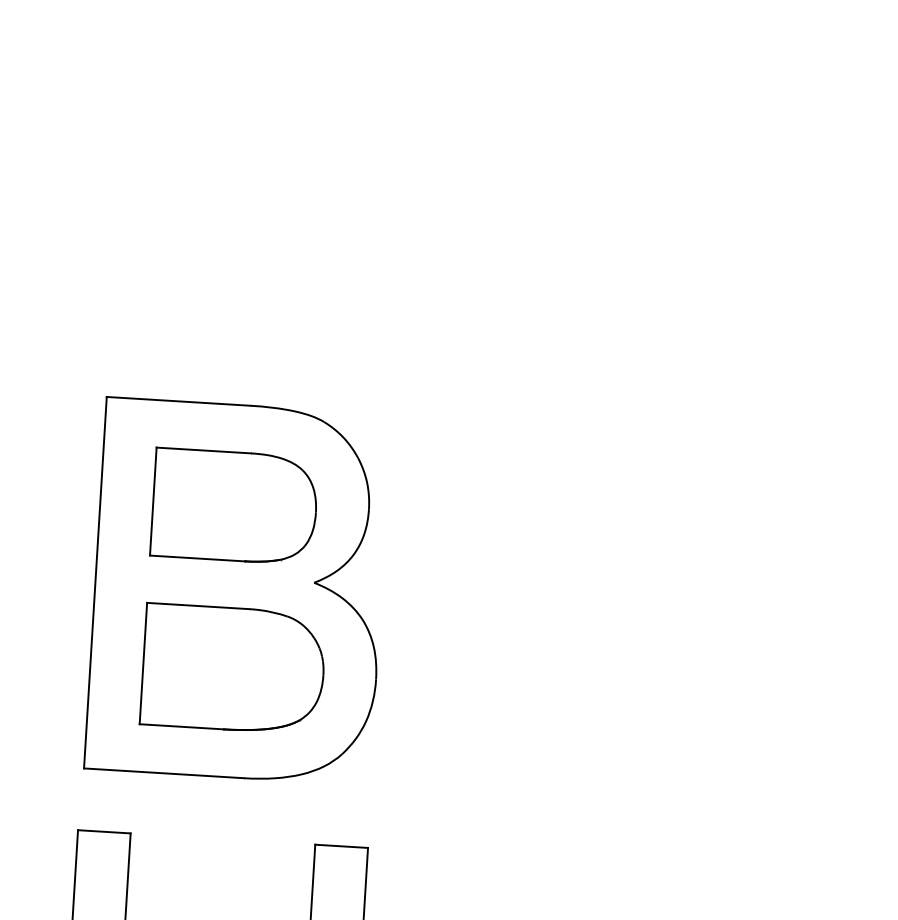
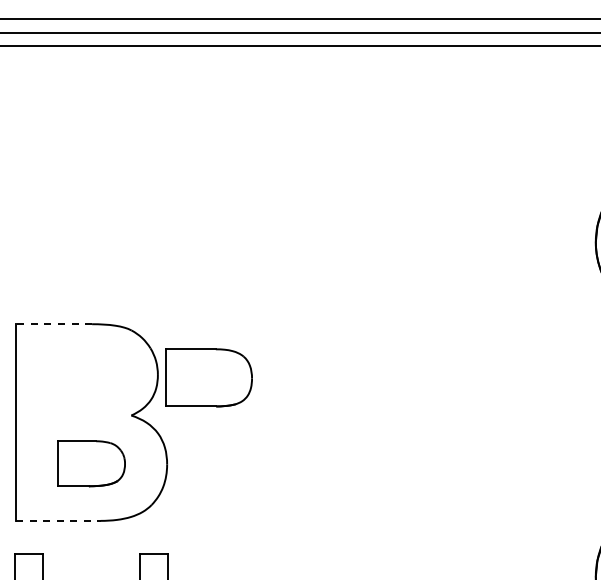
line: (177, 401) -> (53, 324), solid -> dashed
part: (233, 505) -> (208, 377), moved
part: (233, 668) -> (91, 463), size x0.7
line: (164, 772) -> (58, 520), solid -> dashed

